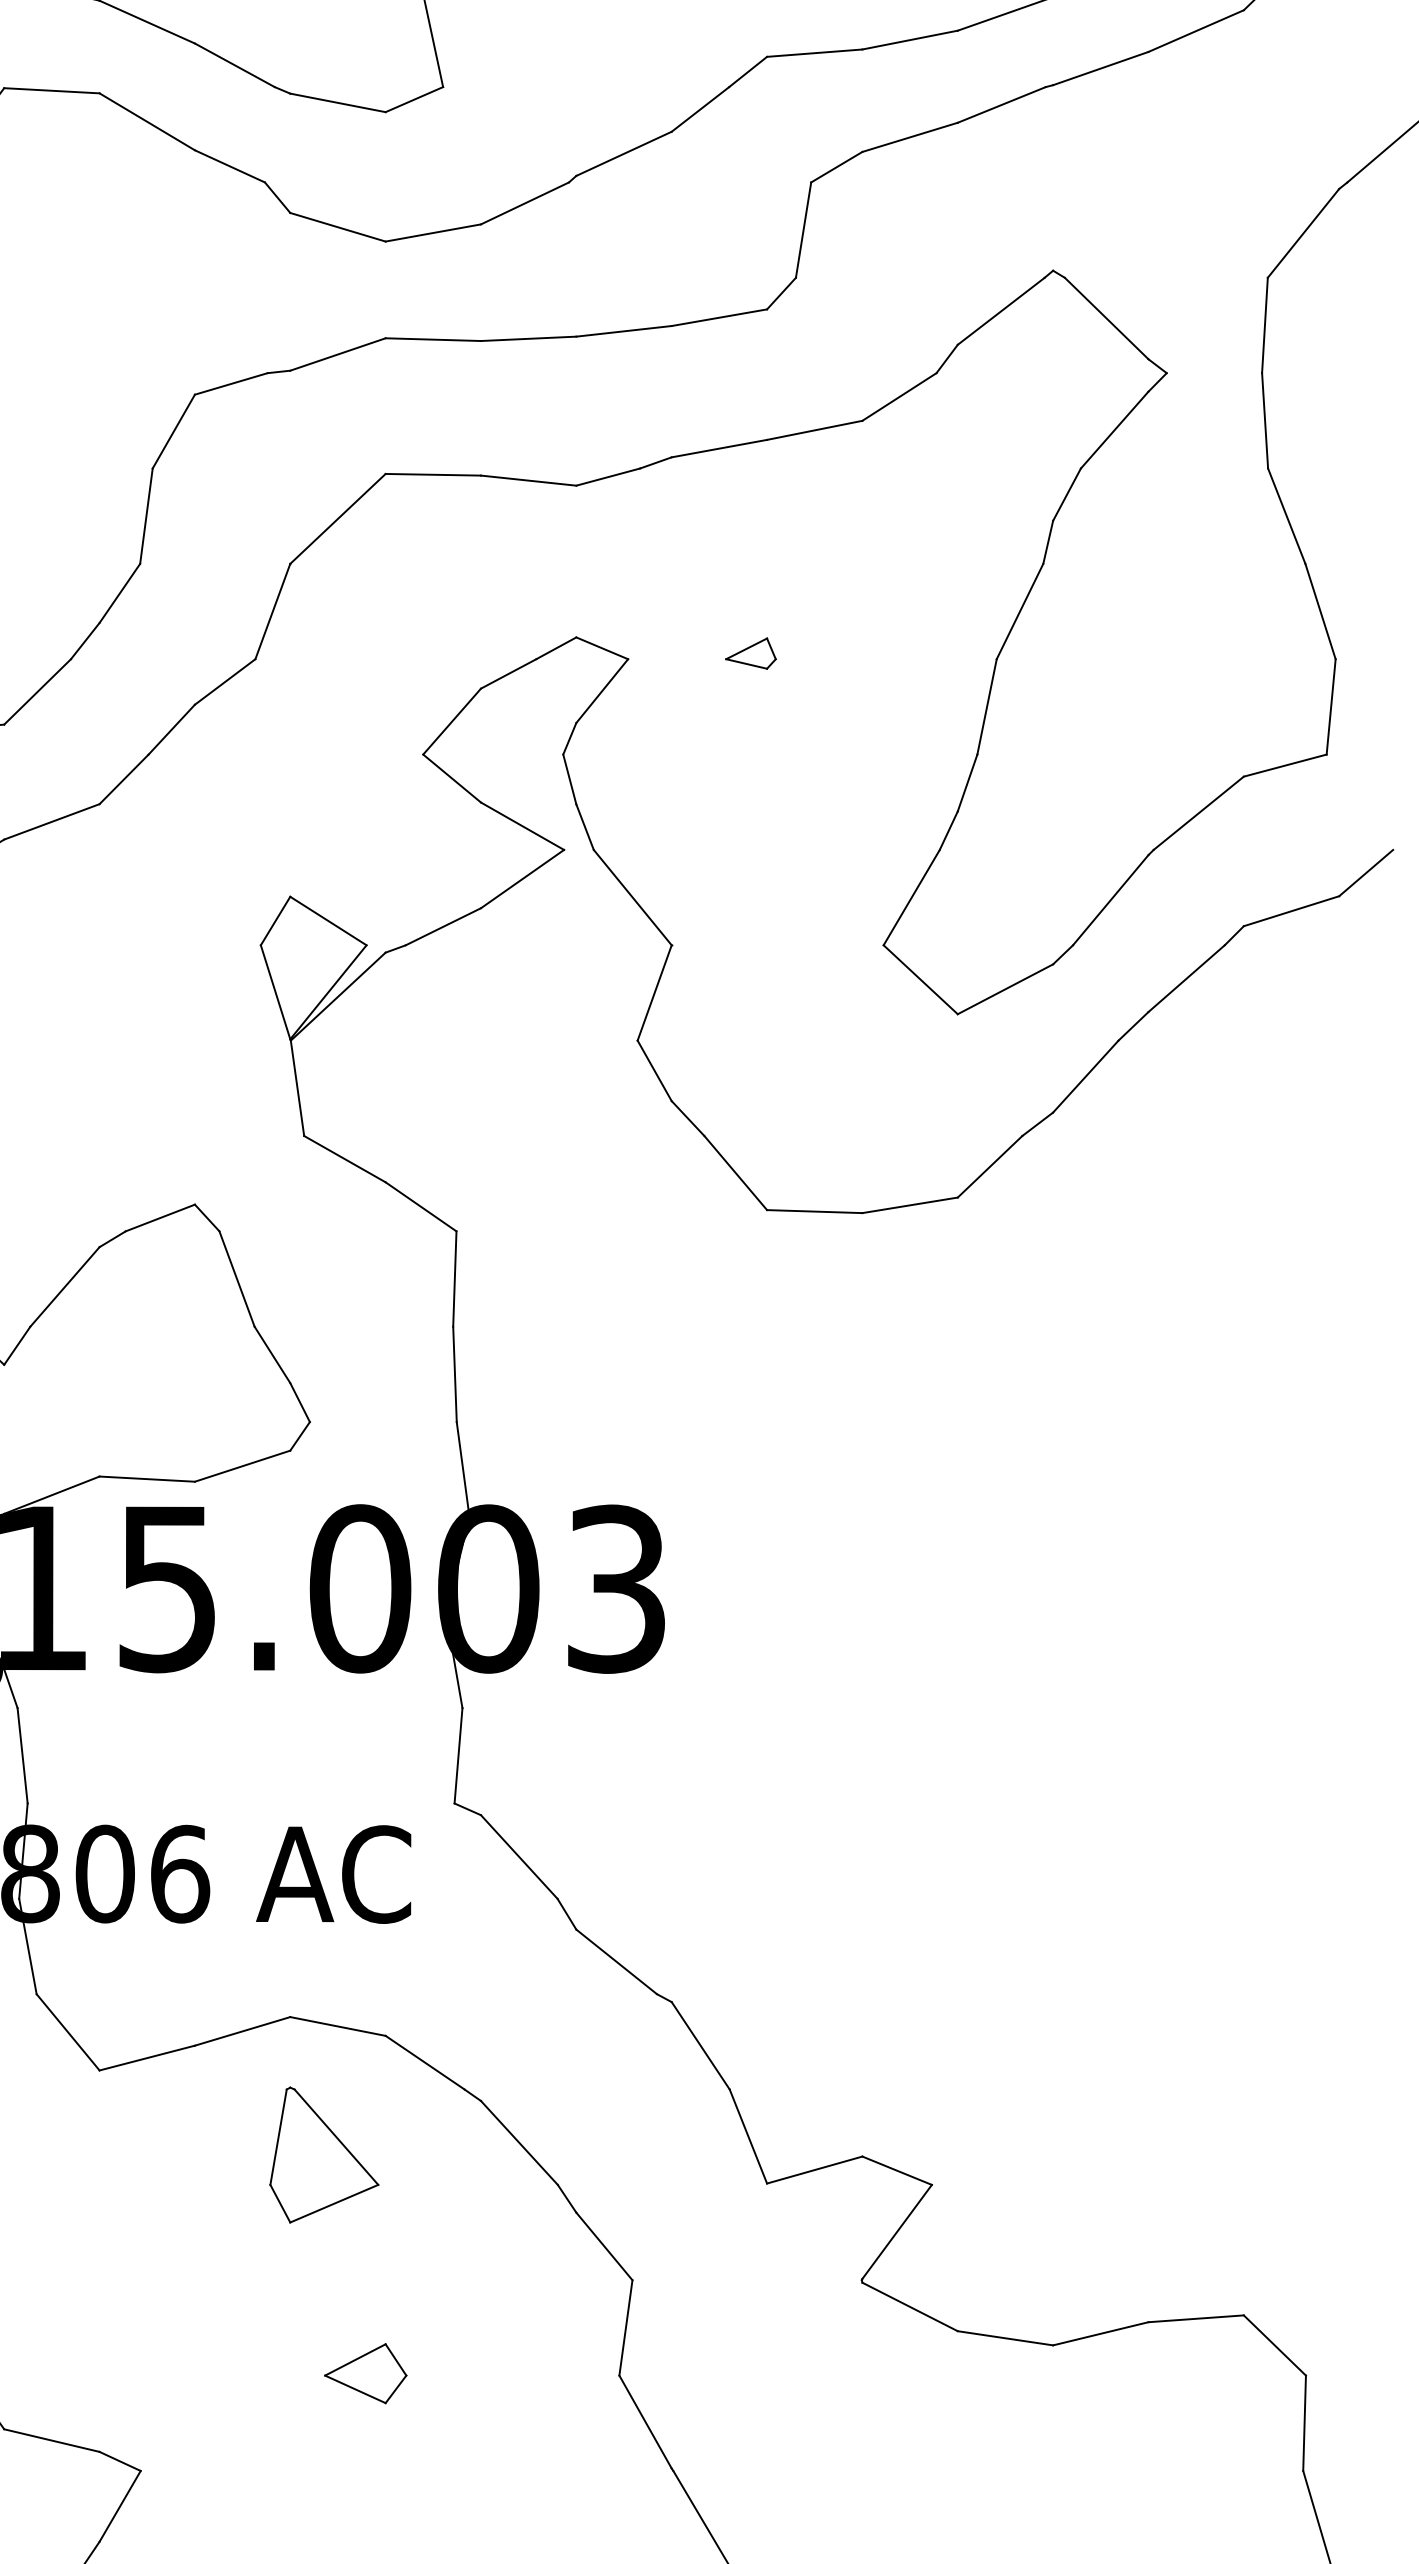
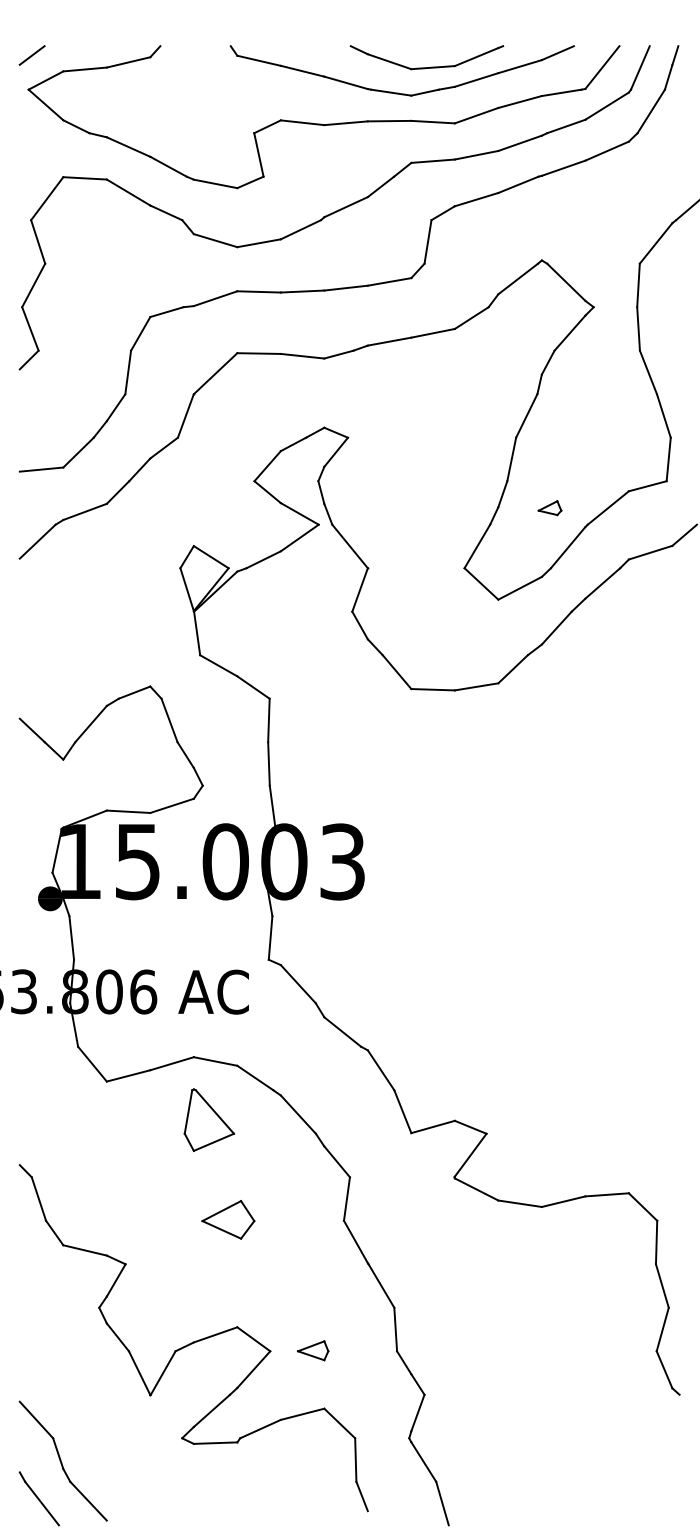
part: (749, 654) -> (549, 508), moved
part: (364, 2372) -> (227, 1219), size x1.4

